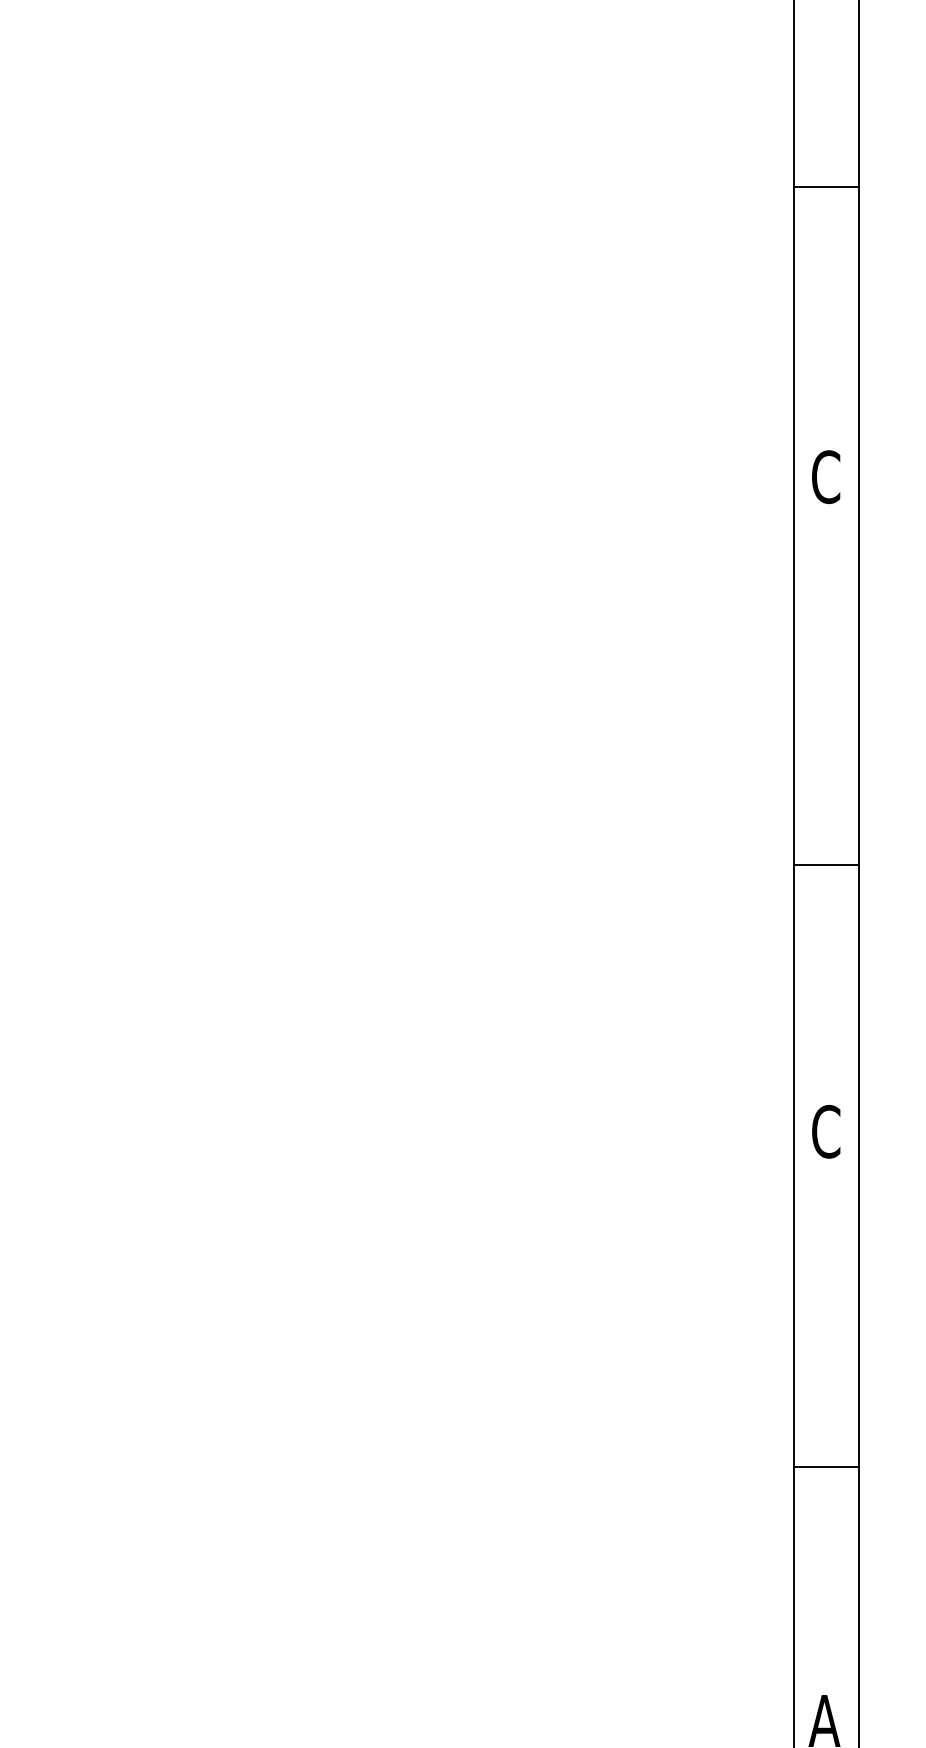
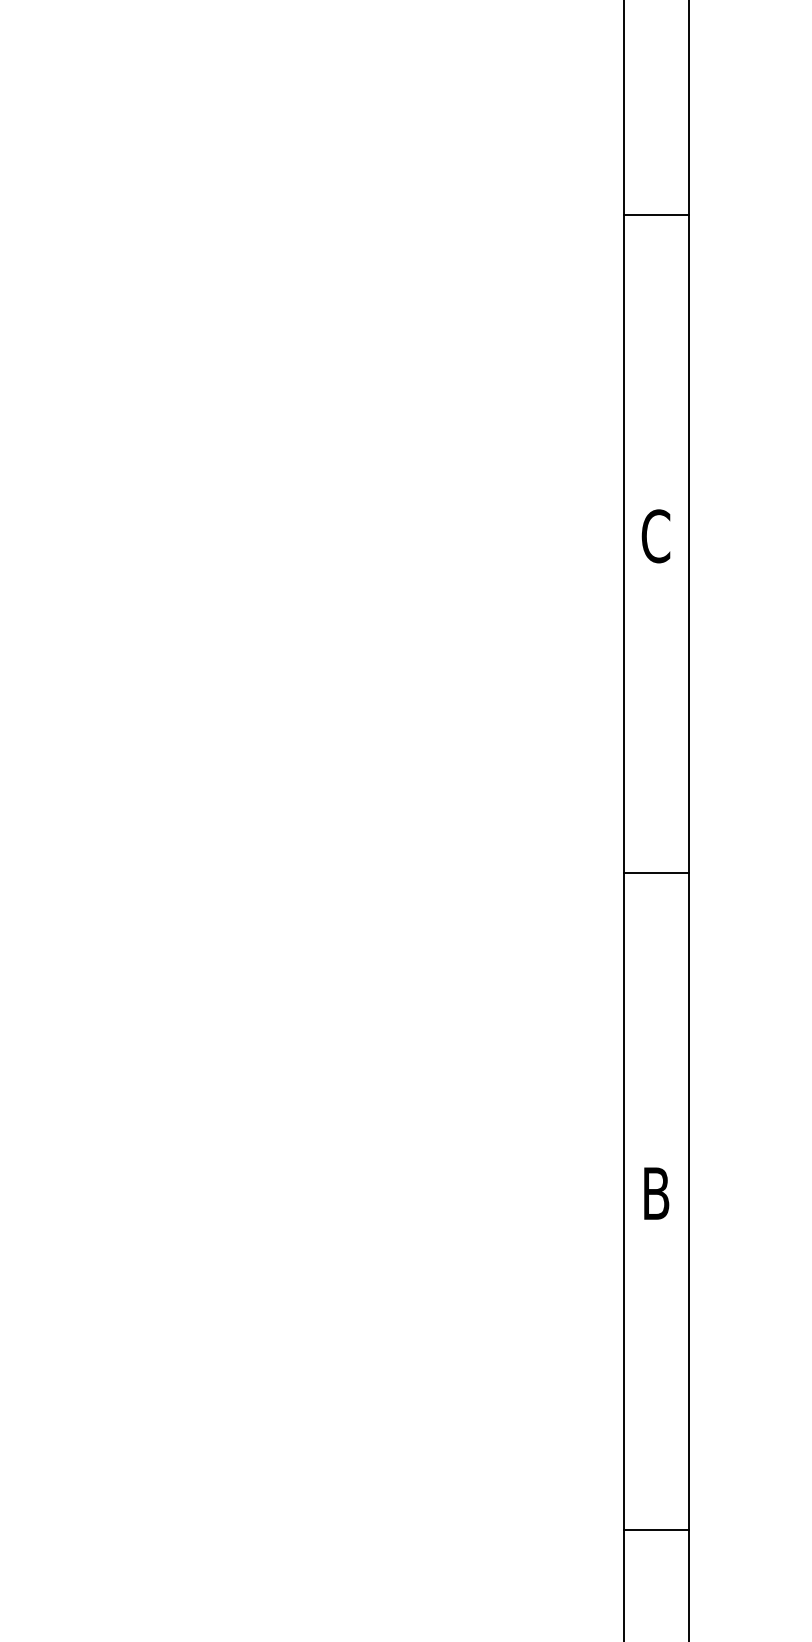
line: (826, 187) -> (656, 215), moved
line: (826, 865) -> (656, 873), moved
text: (826, 1131) -> (656, 1193), C -> B

